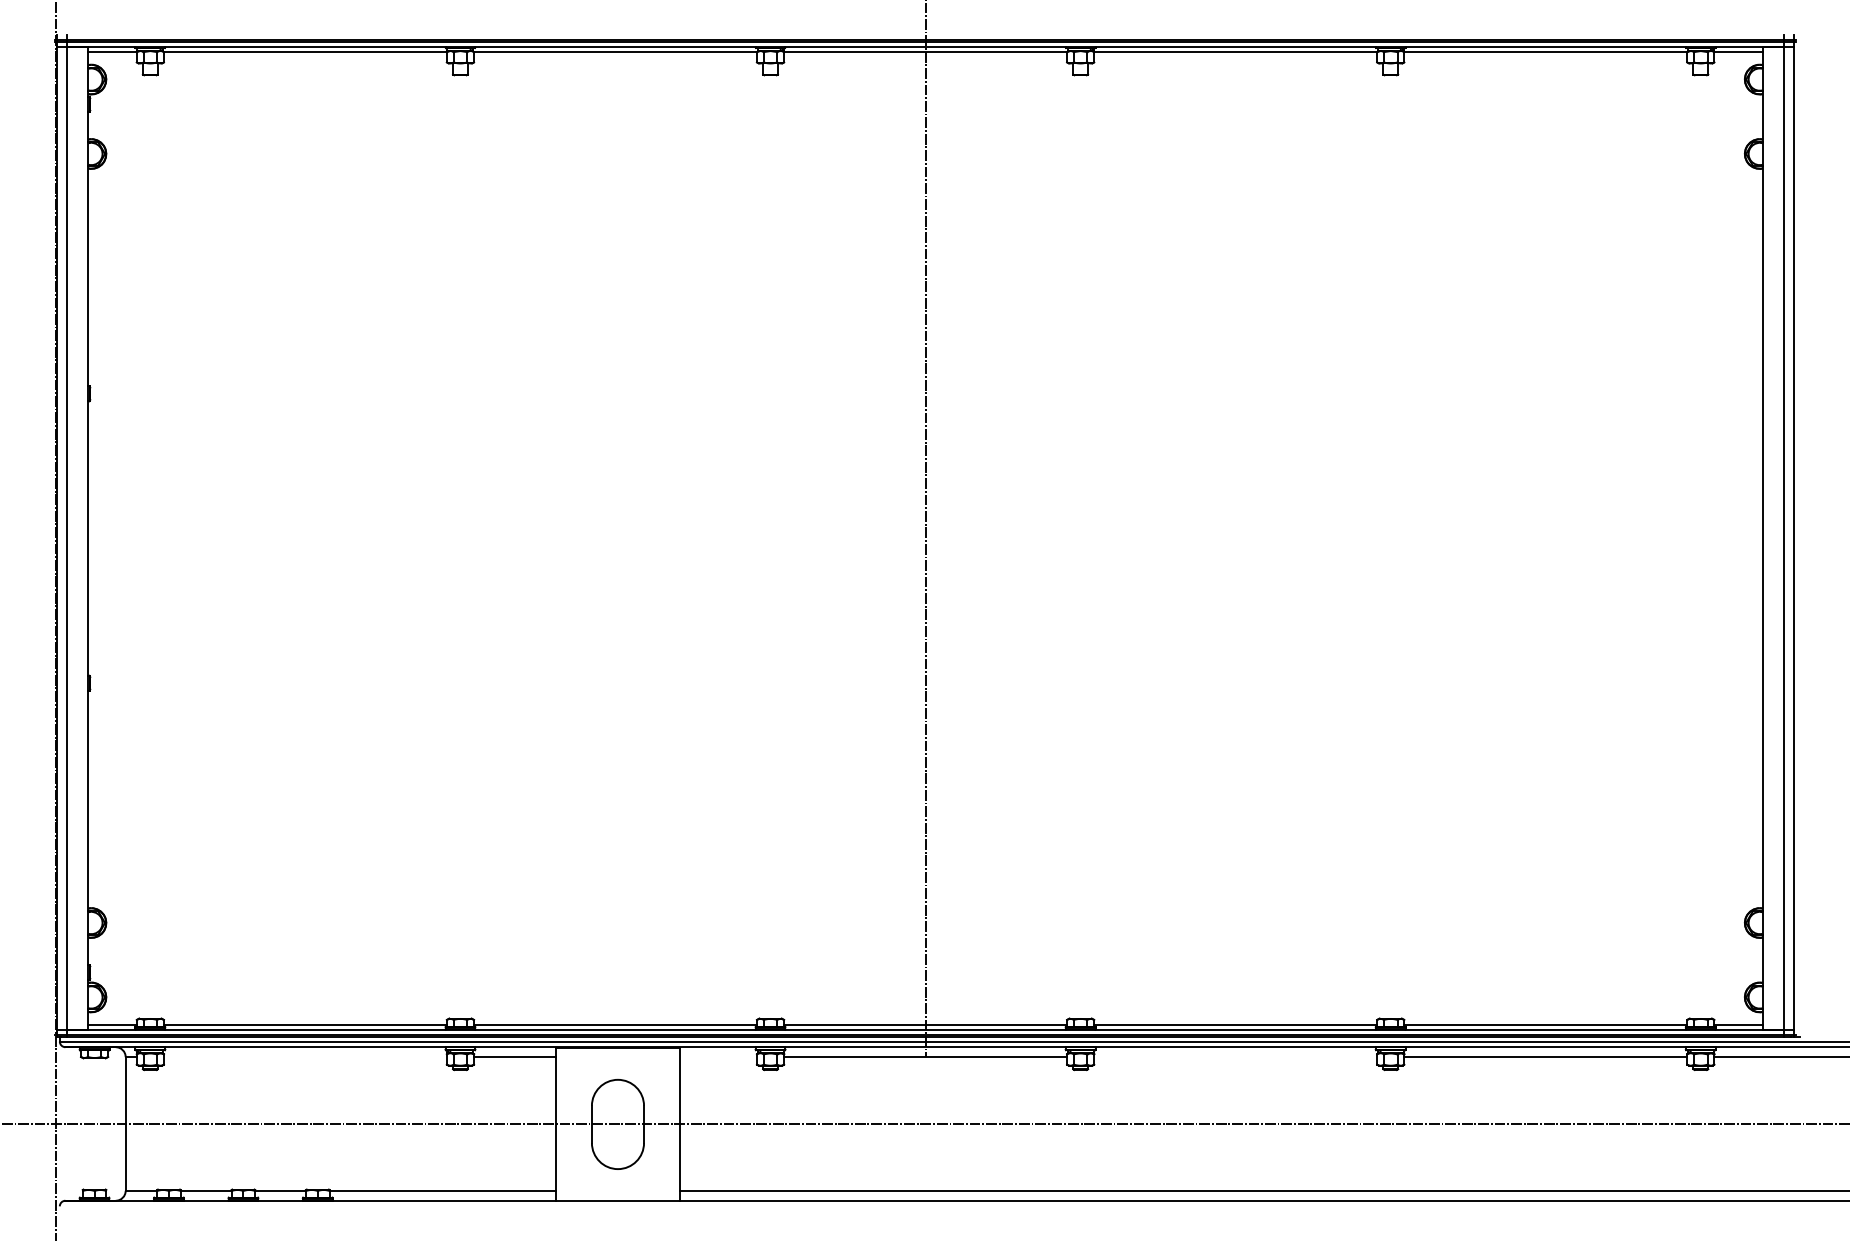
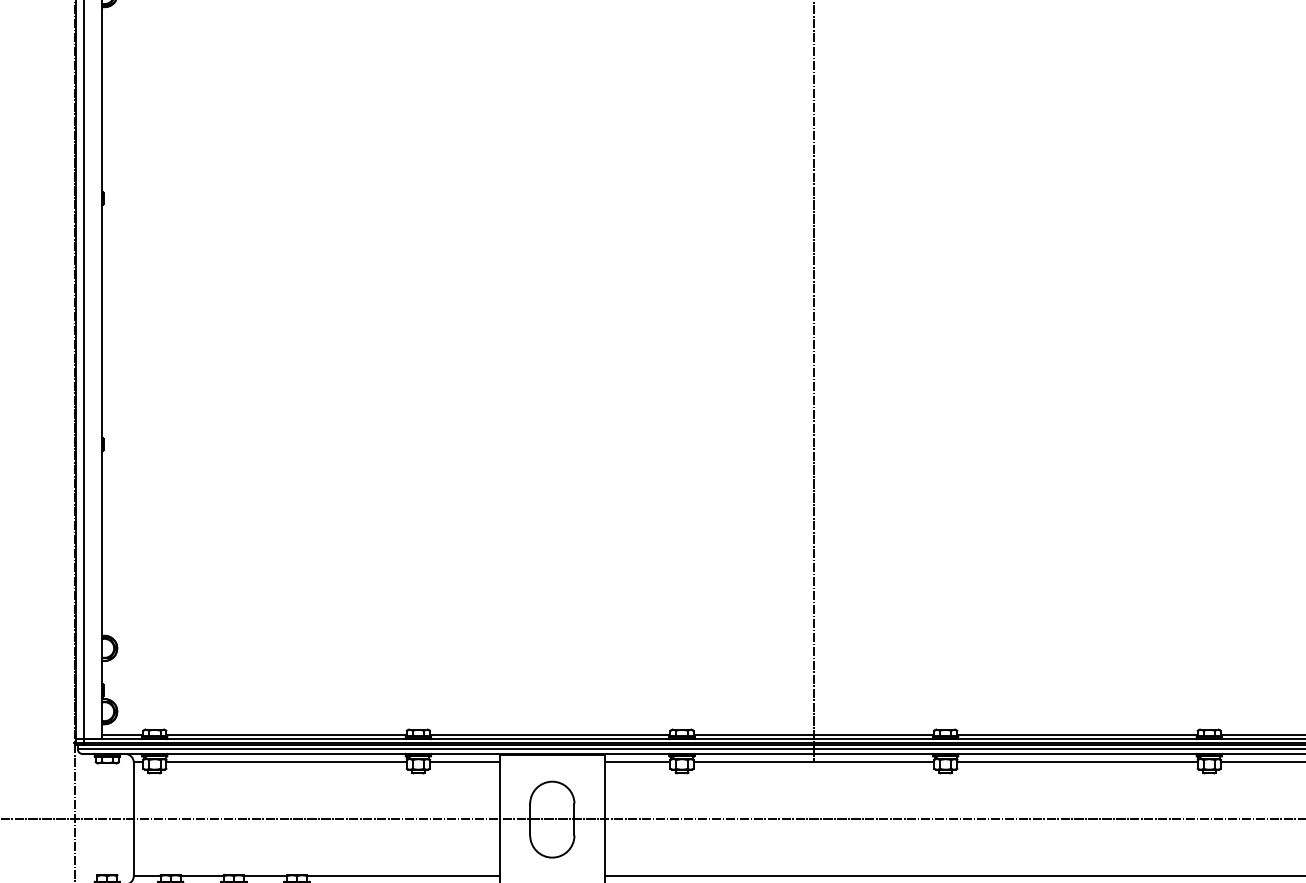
line: (304, 1057) -> (285, 762), added
line: (718, 1057) -> (637, 762), added
line: (1235, 1057) -> (1077, 762), added

